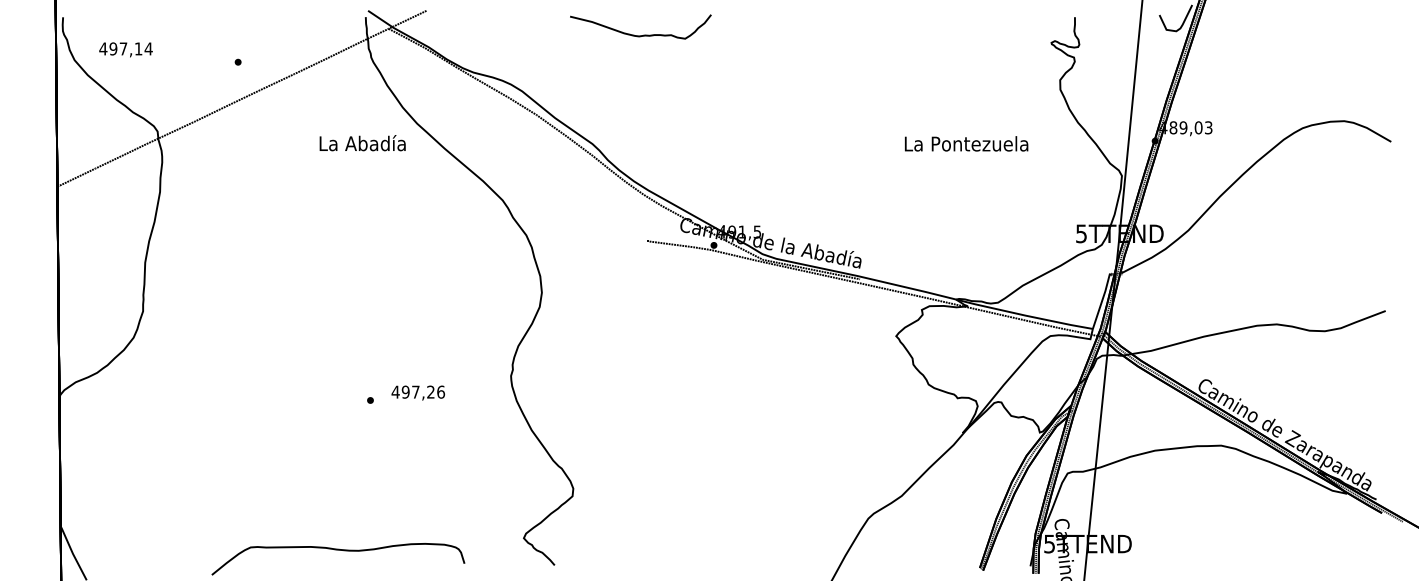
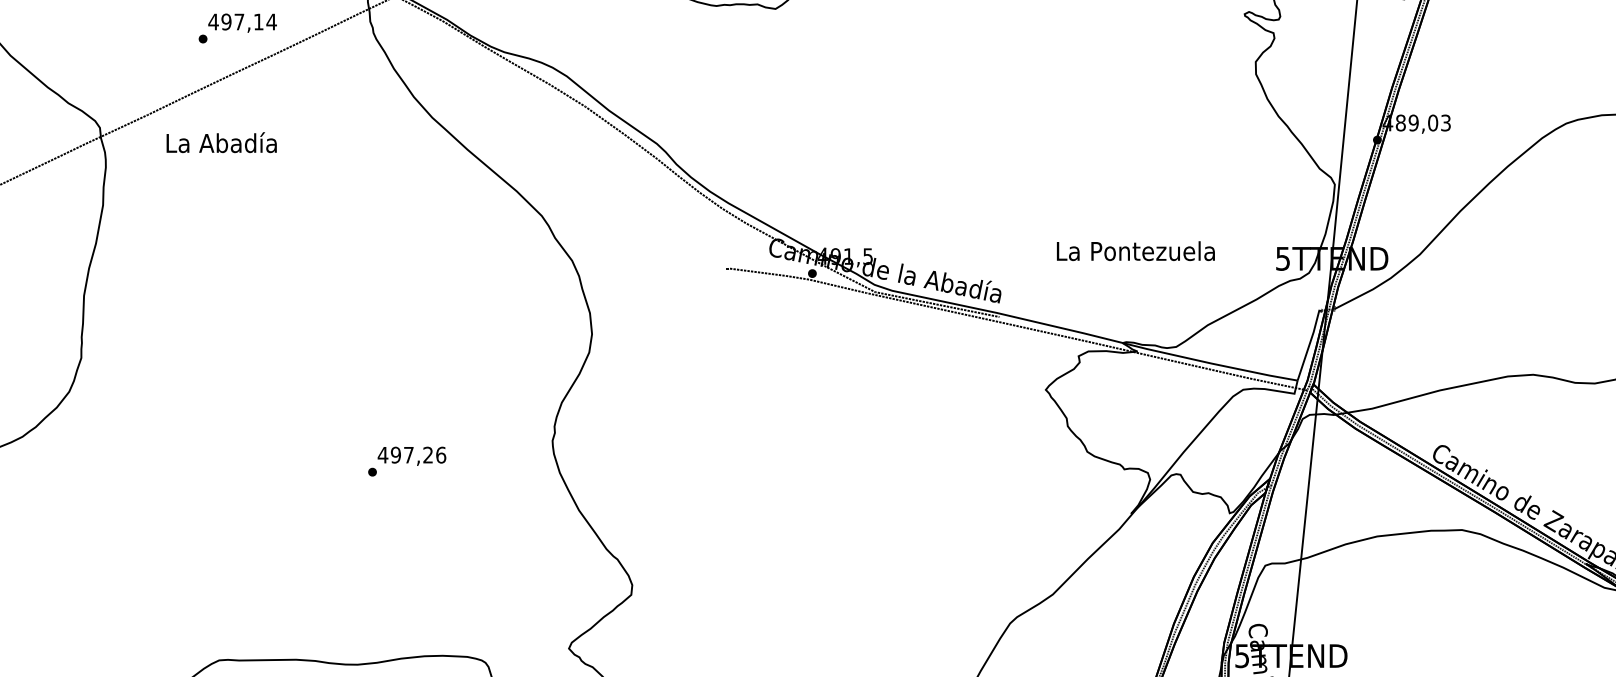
text: (125, 49) -> (241, 22), moved
text: (362, 143) -> (221, 143), moved
text: (966, 143) -> (1135, 250), moved
text: (418, 392) -> (412, 455), moved

